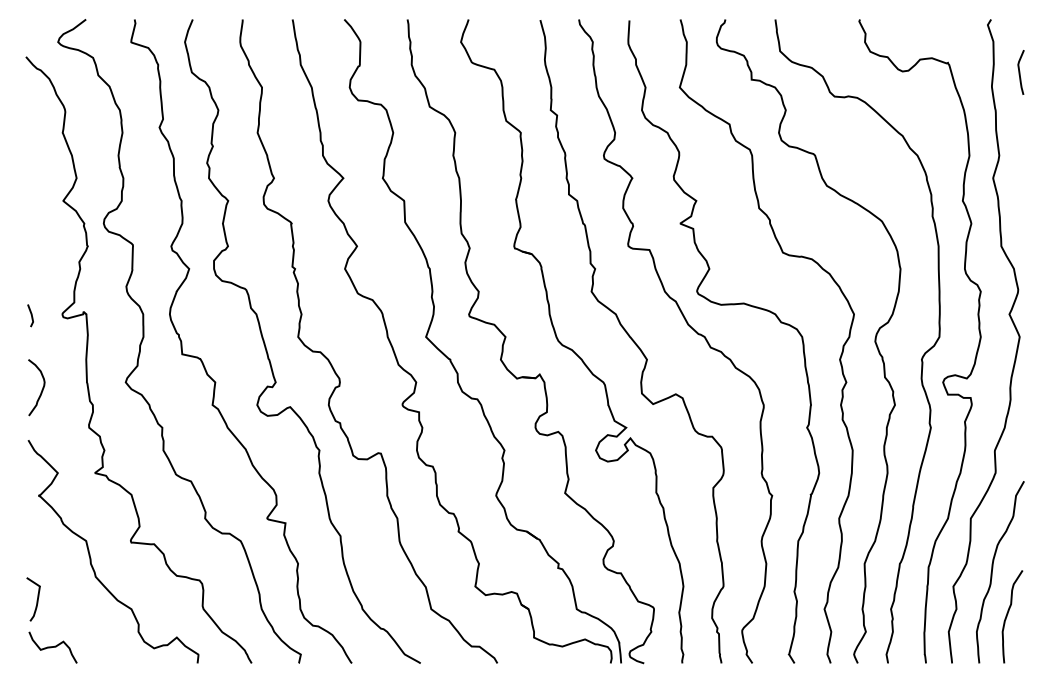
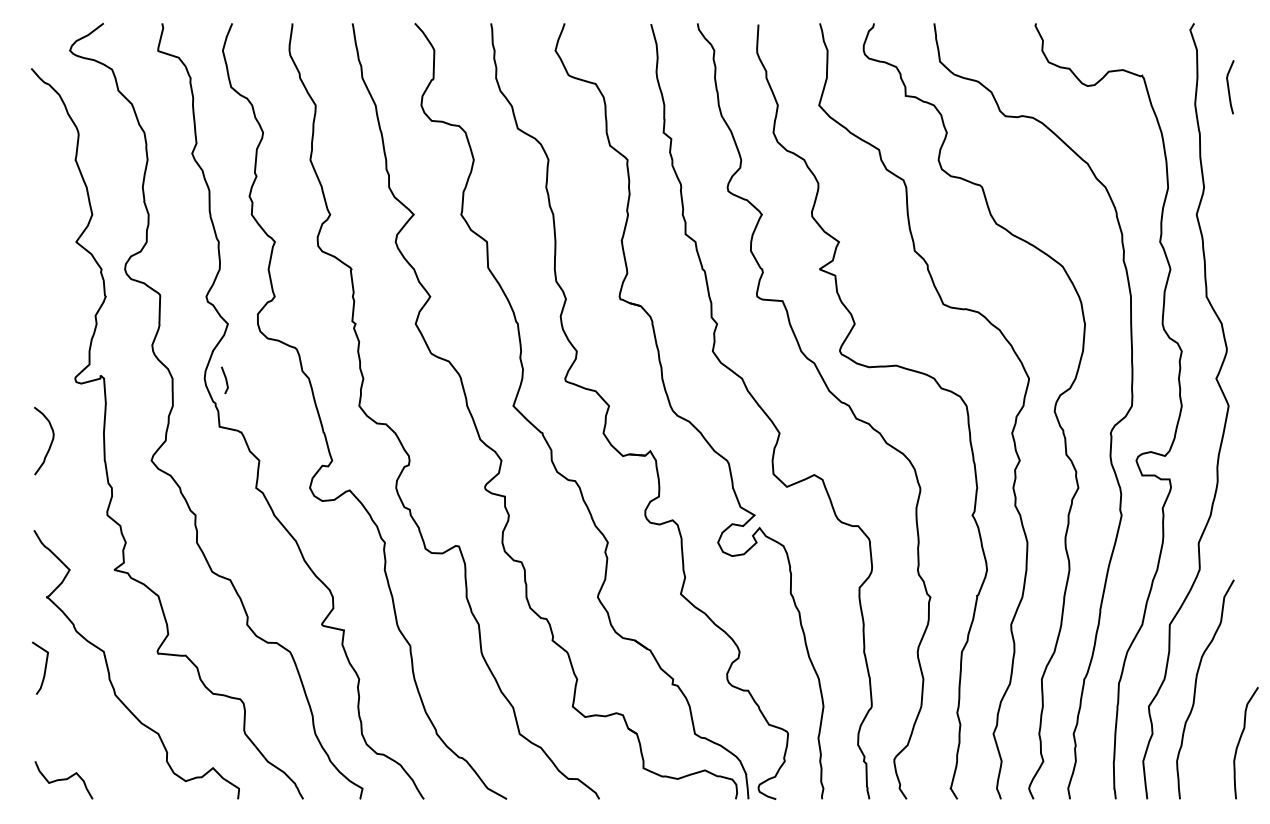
line: (31, 315) -> (225, 380), moved
curve: (41, 388) -> (50, 442), moved
curve: (36, 598) -> (44, 667), moved
curve: (1007, 615) -> (1240, 741), moved

